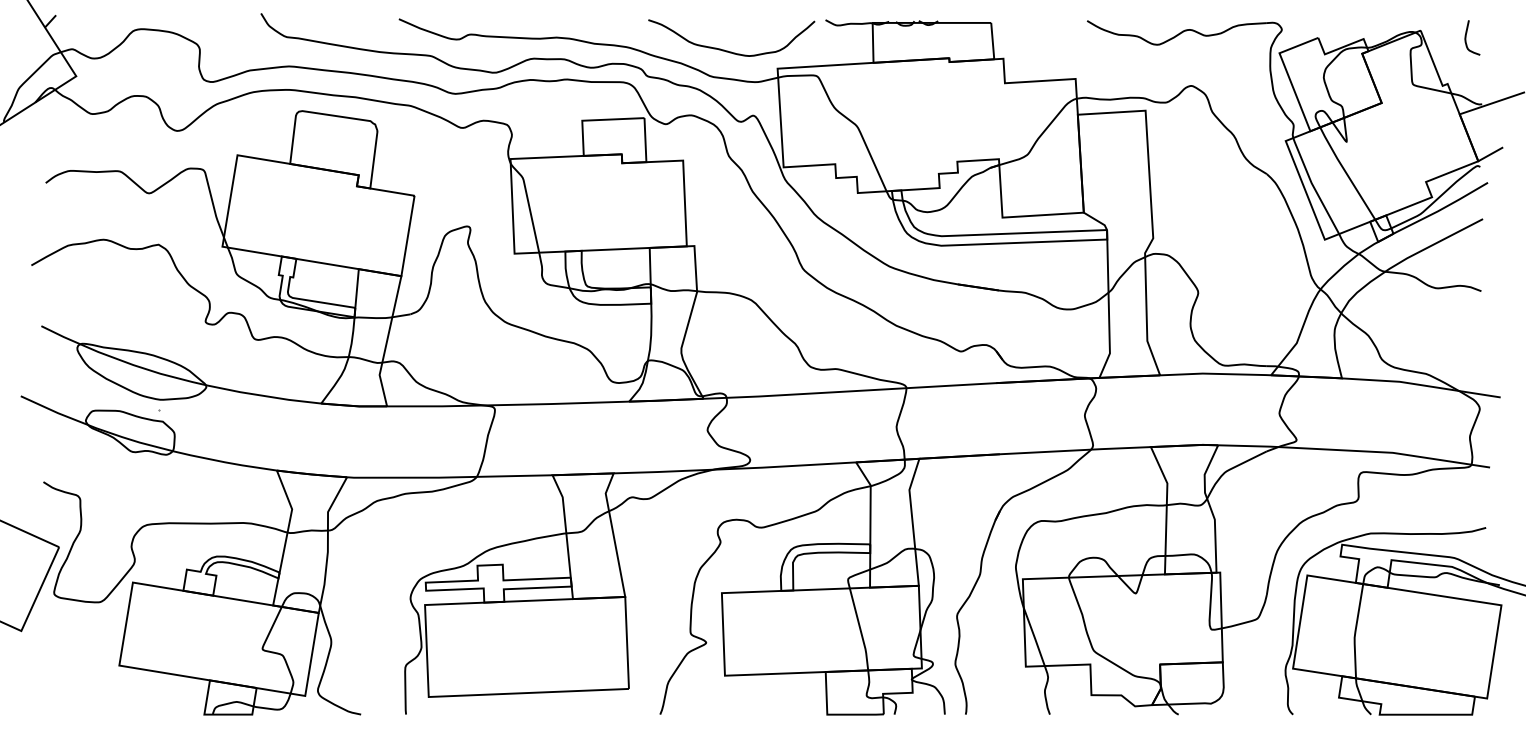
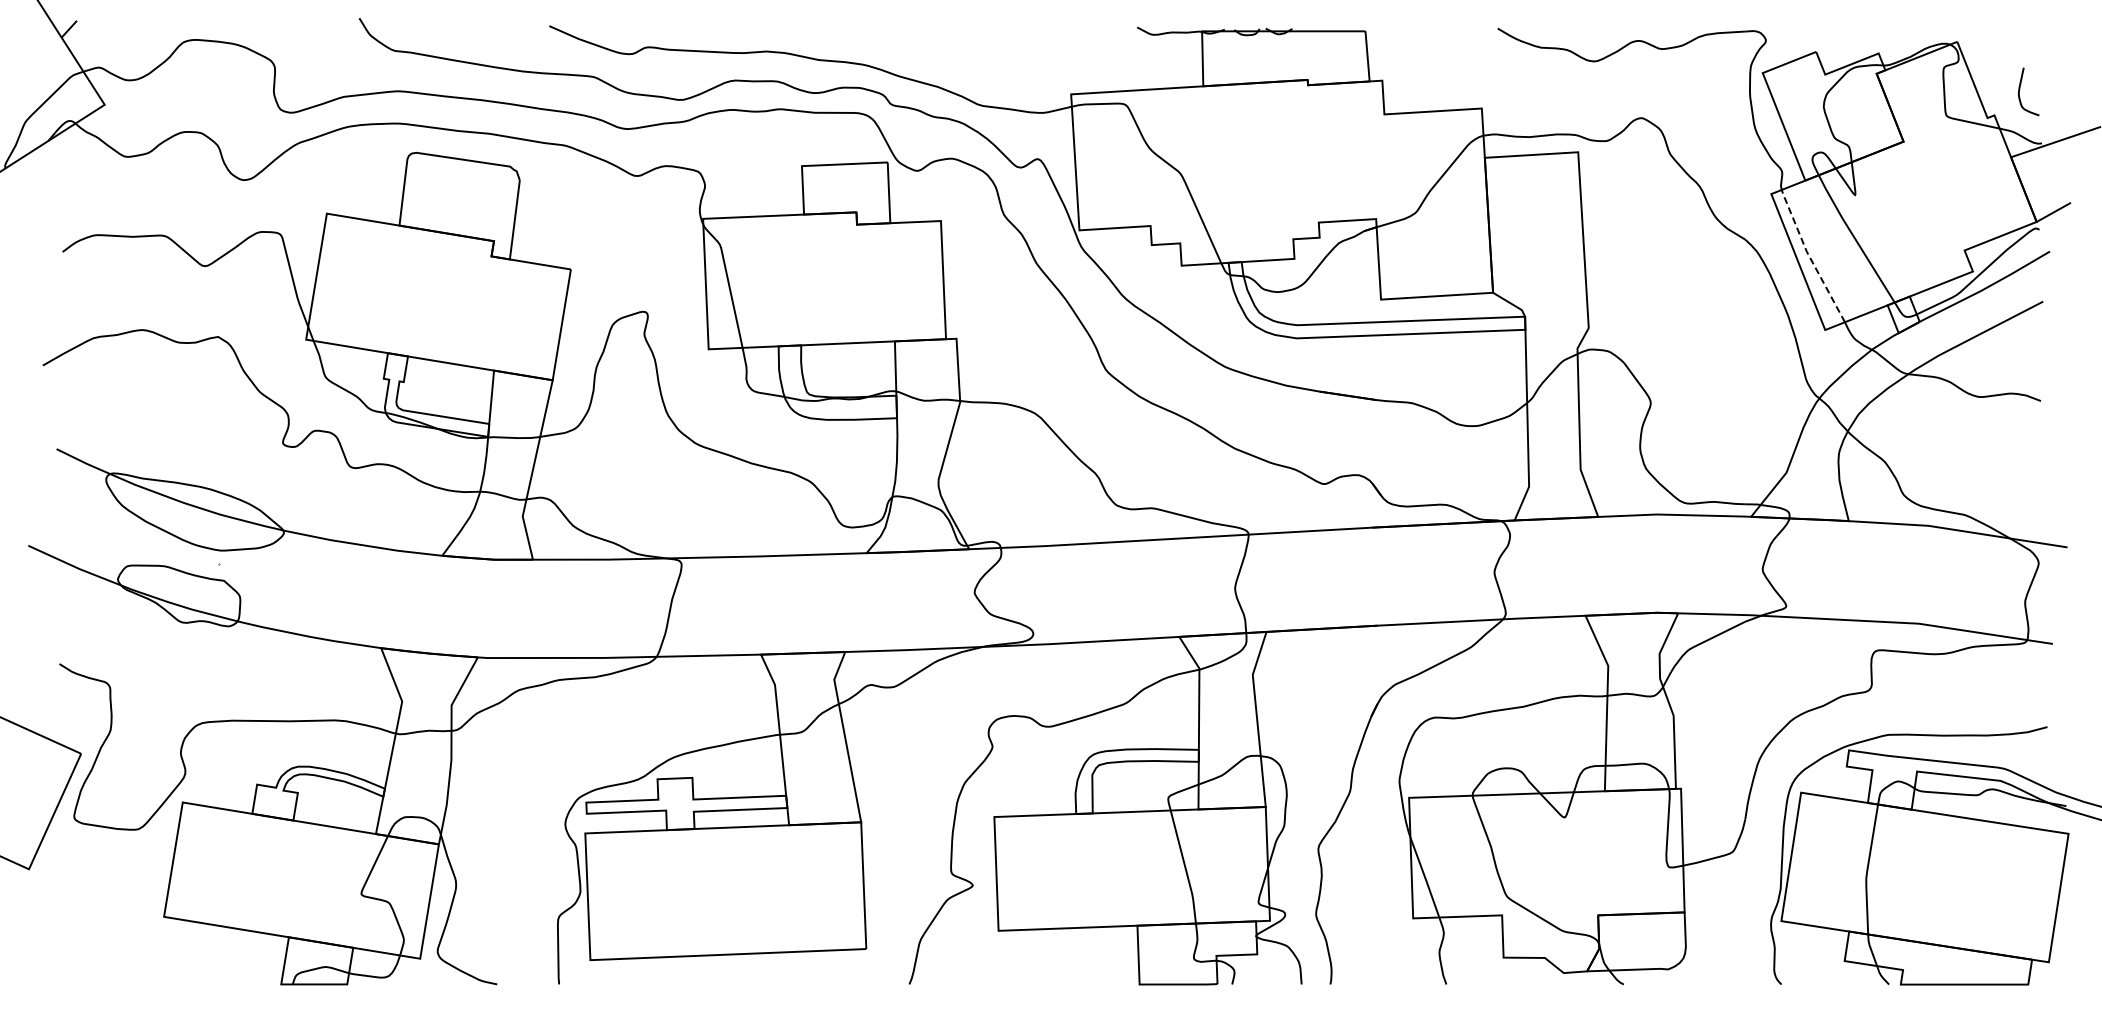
curve: (1466, 36) -> (2020, 89), moved
curve: (727, 50) -> (1001, 69), removed
line: (1313, 186) -> (1809, 256), solid -> dashed

